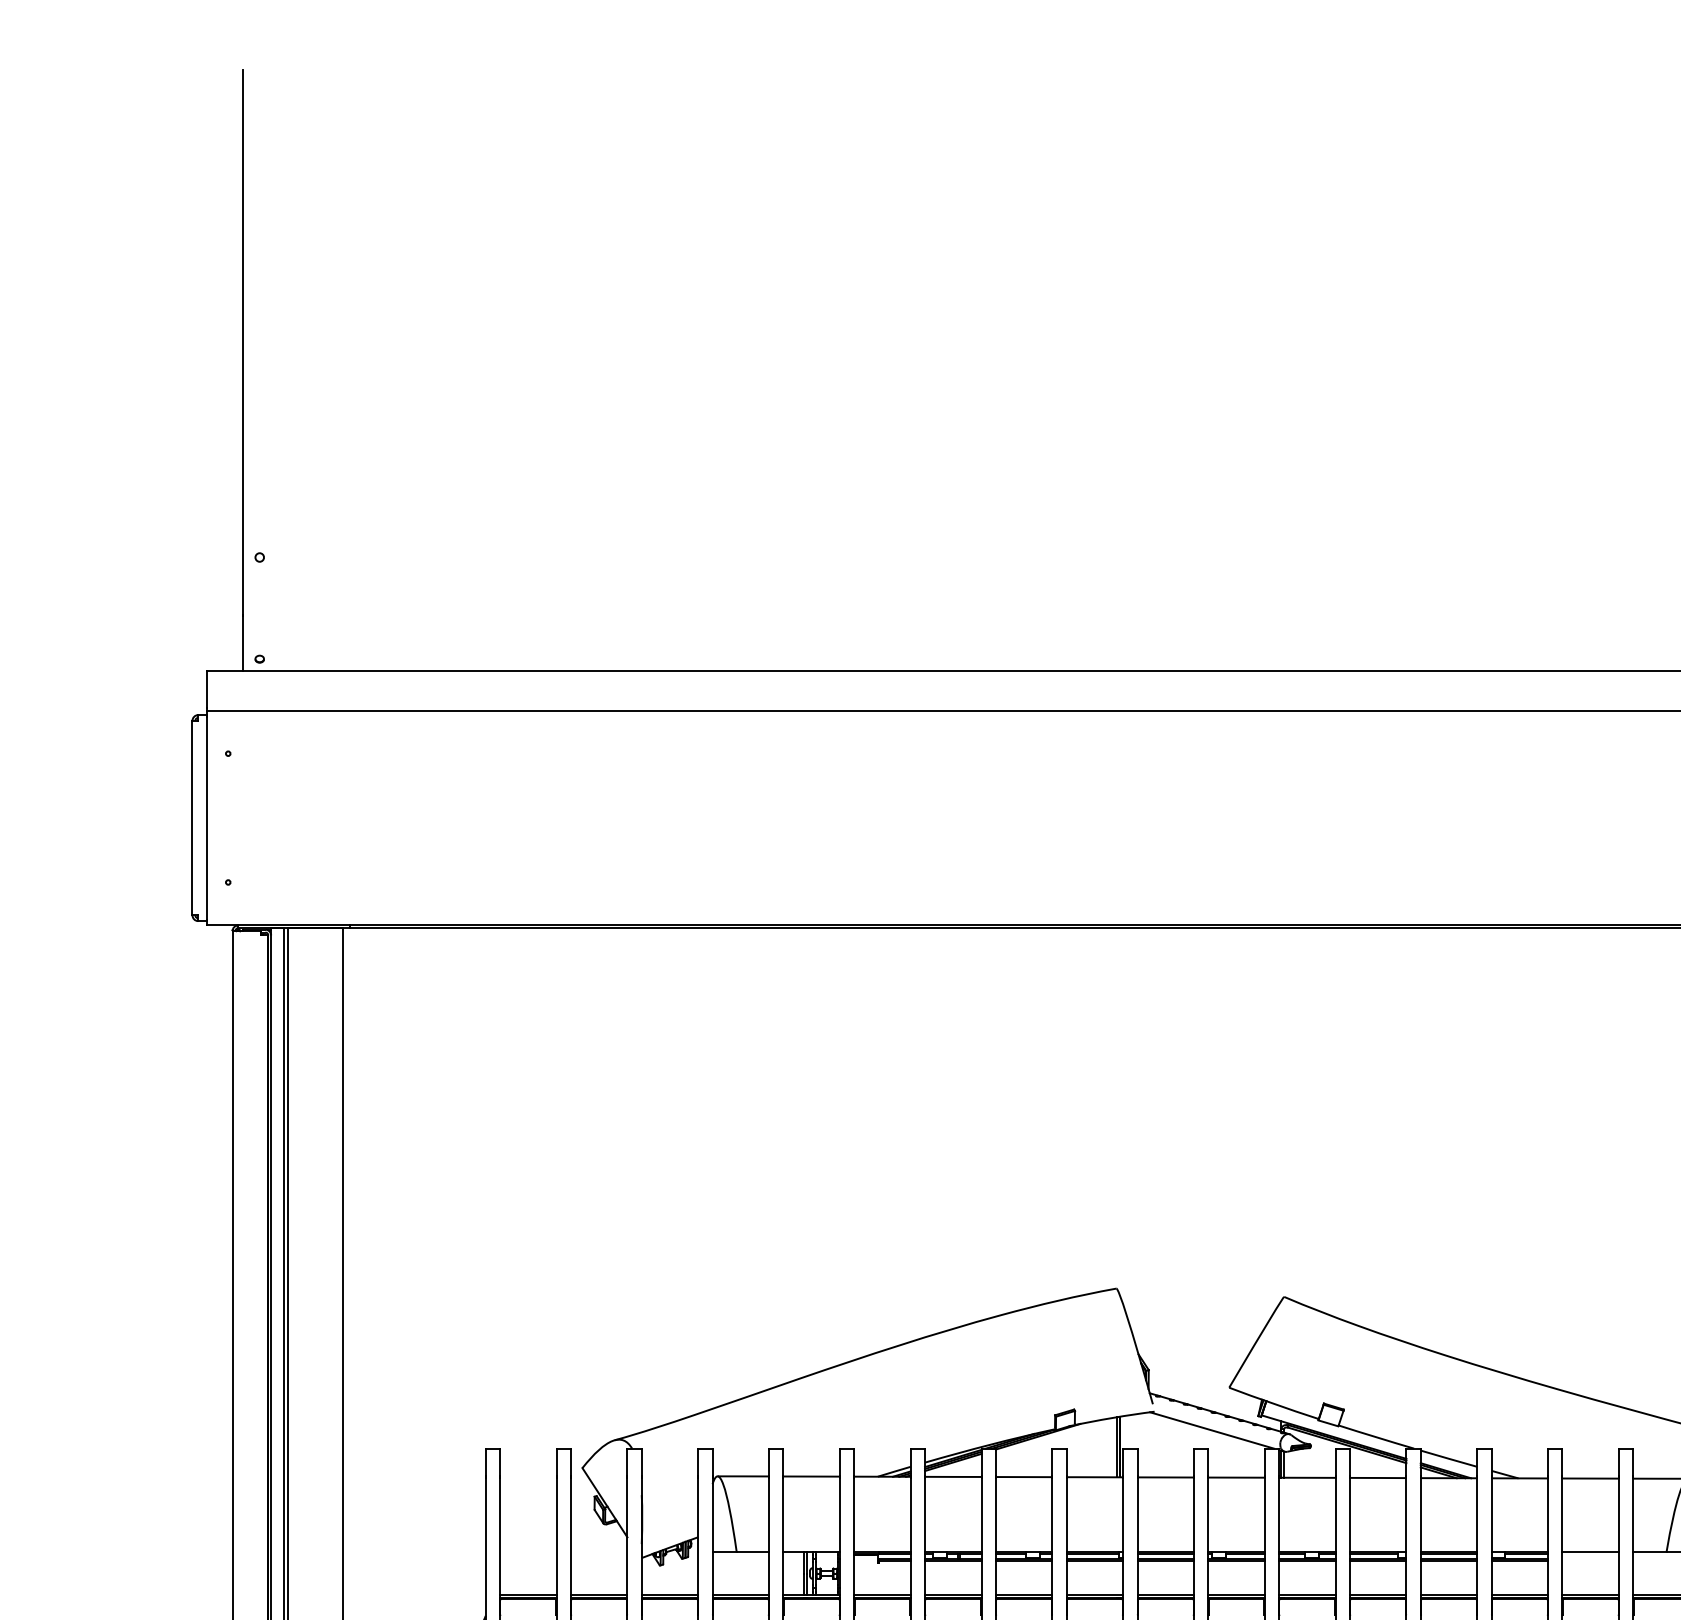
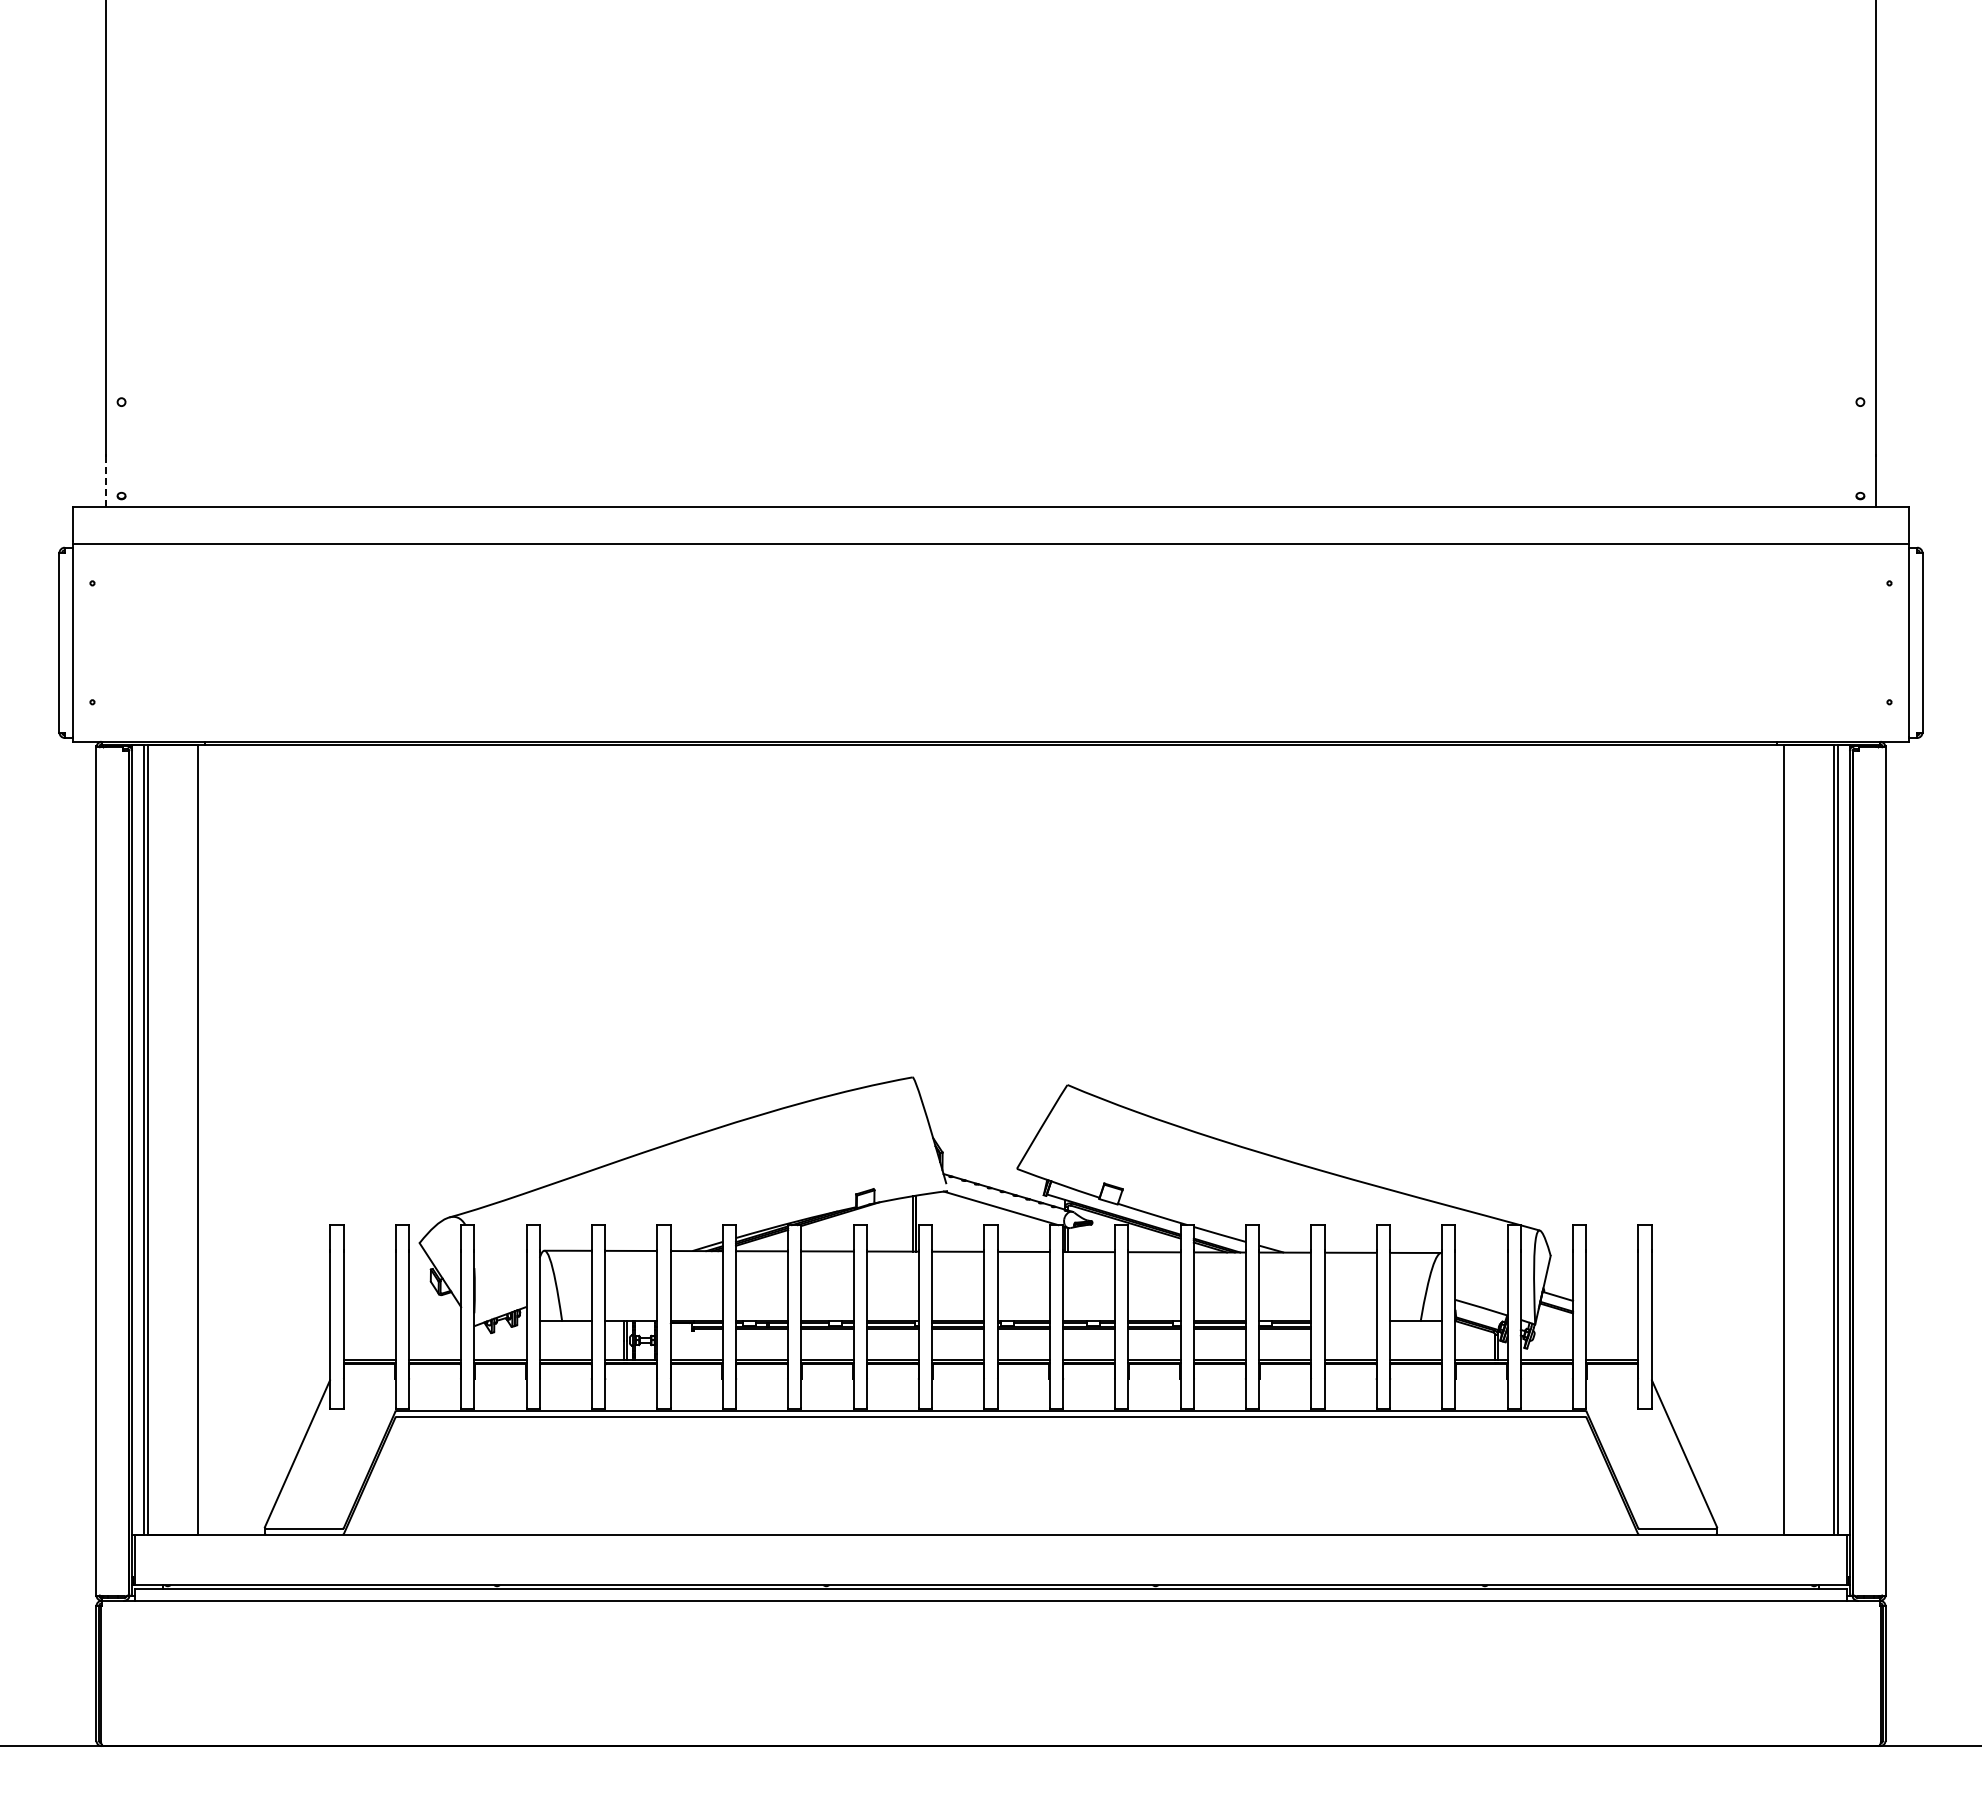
line: (242, 642) -> (105, 480), solid -> dashed
line: (1590, 1551) -> (1350, 1320), removed

